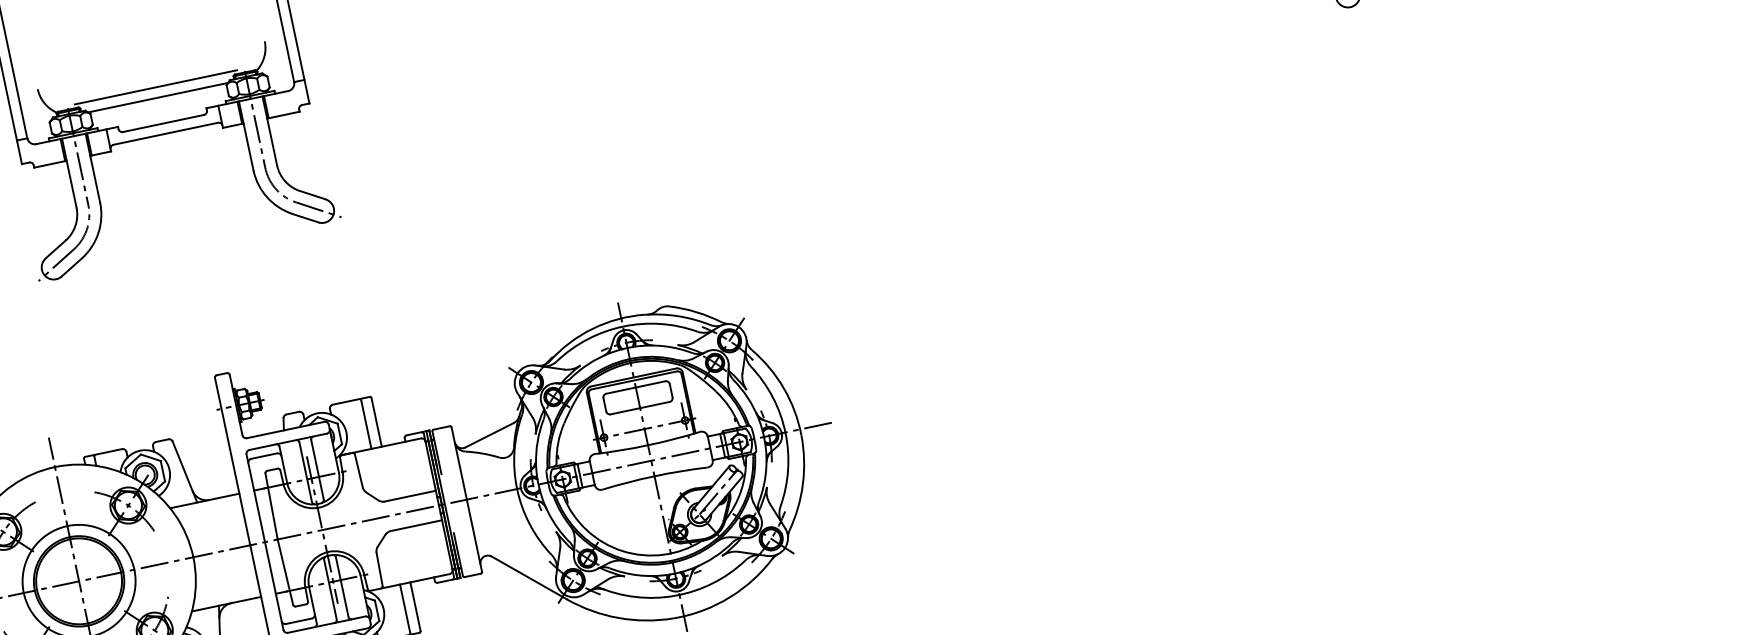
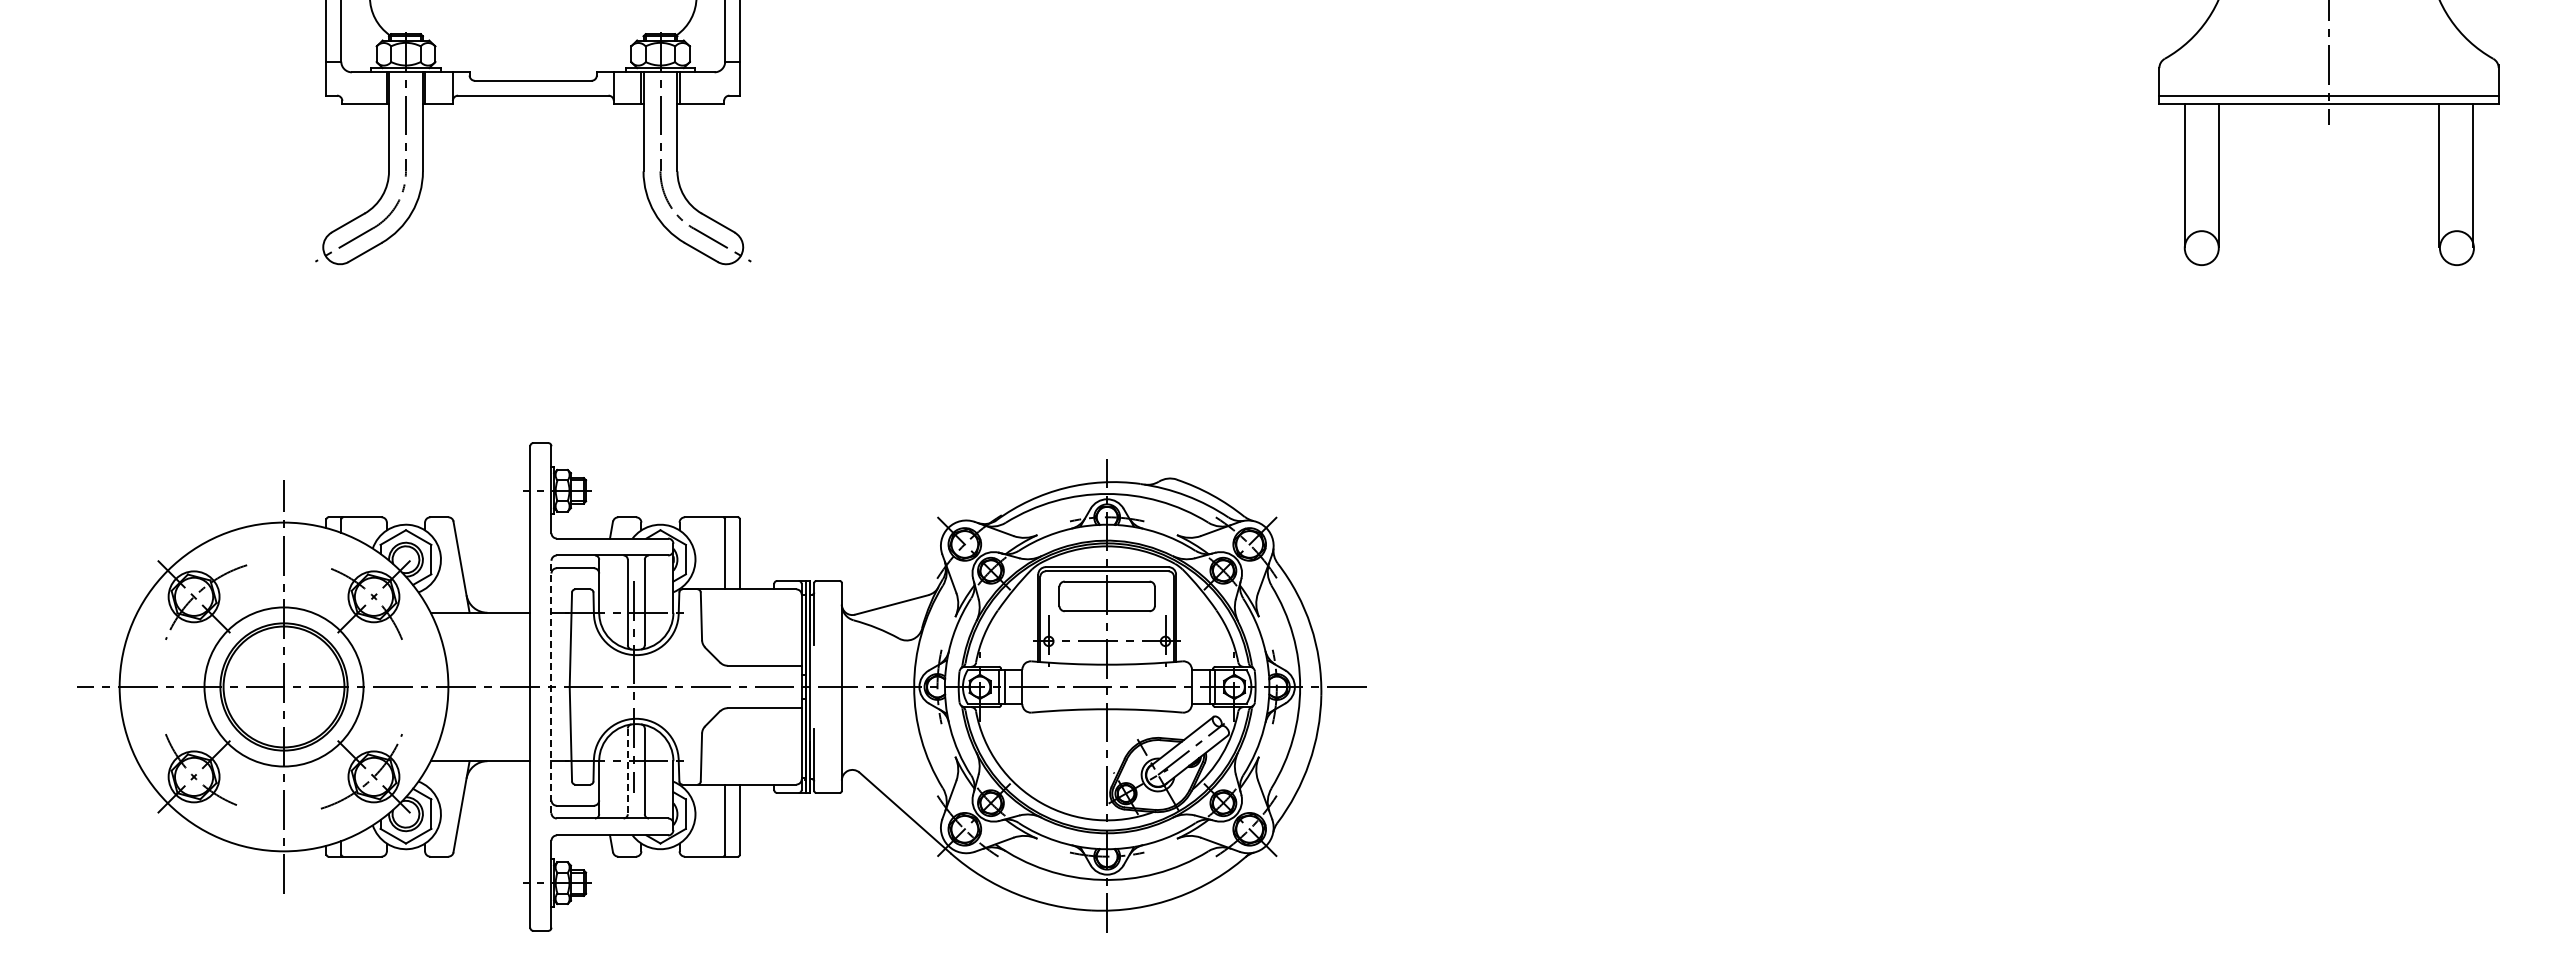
line: (155, 87) -> (532, 28), removed
line: (157, 97) -> (532, 43), removed
line: (264, 541) -> (551, 686), solid -> dashed
line: (330, 589) -> (627, 771), solid -> dashed

